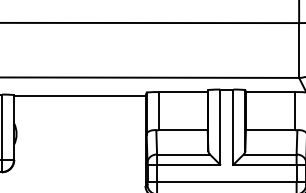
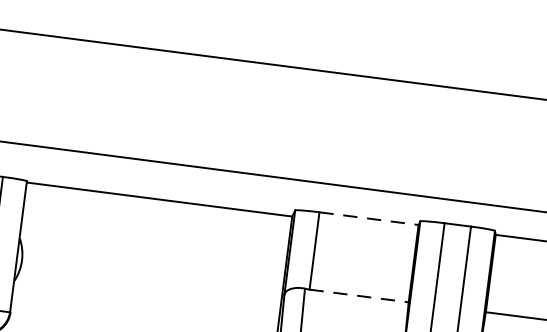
line: (183, 92) -> (369, 219), solid -> dashed
line: (183, 130) -> (359, 296), solid -> dashed

